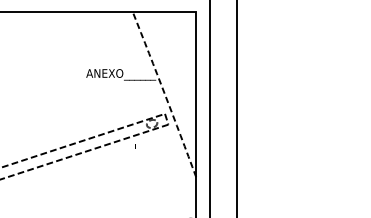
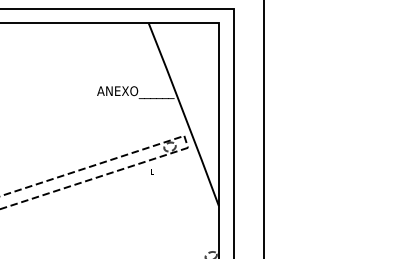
arc: (165, 94) -> (184, 114), dashed -> solid

